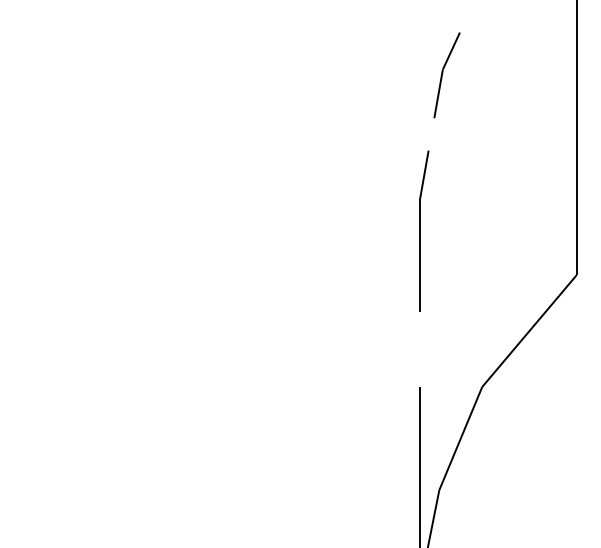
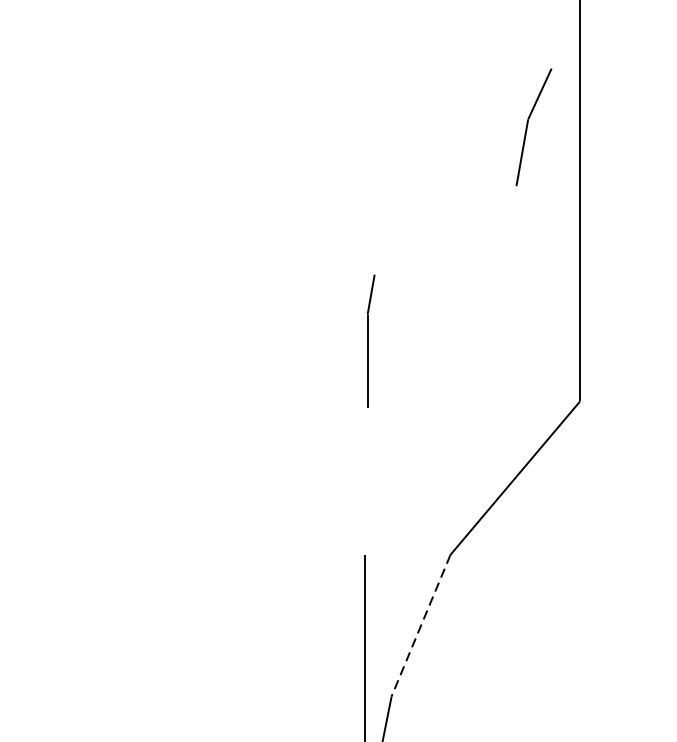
part: (446, 75) -> (533, 127), moved
part: (424, 230) -> (371, 340), size x0.6
line: (460, 438) -> (420, 625), solid -> dashed

